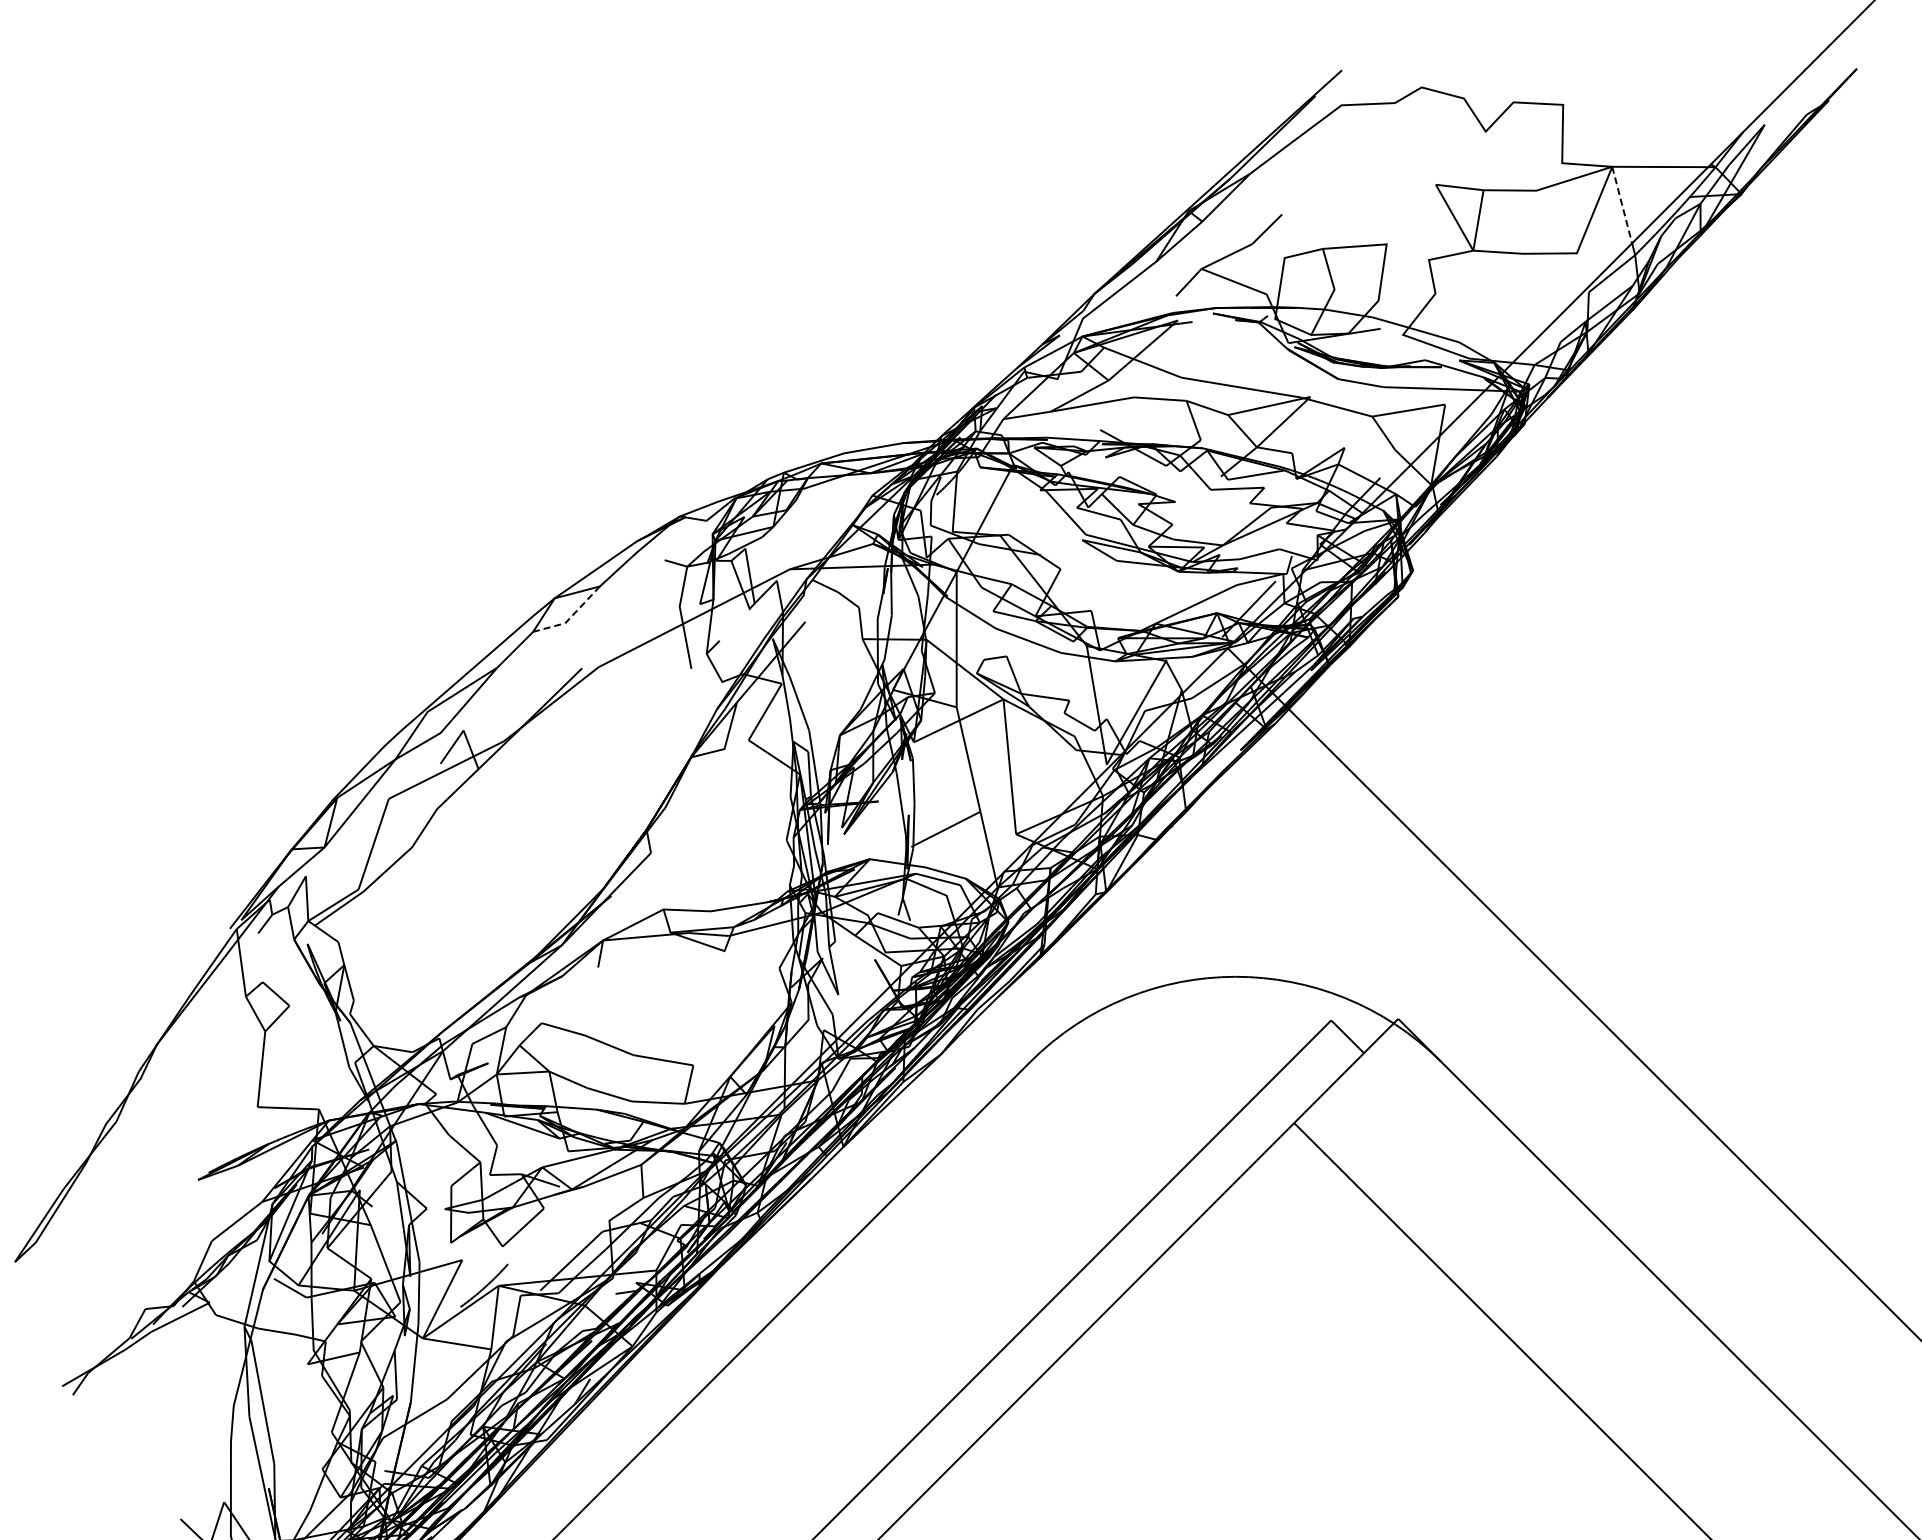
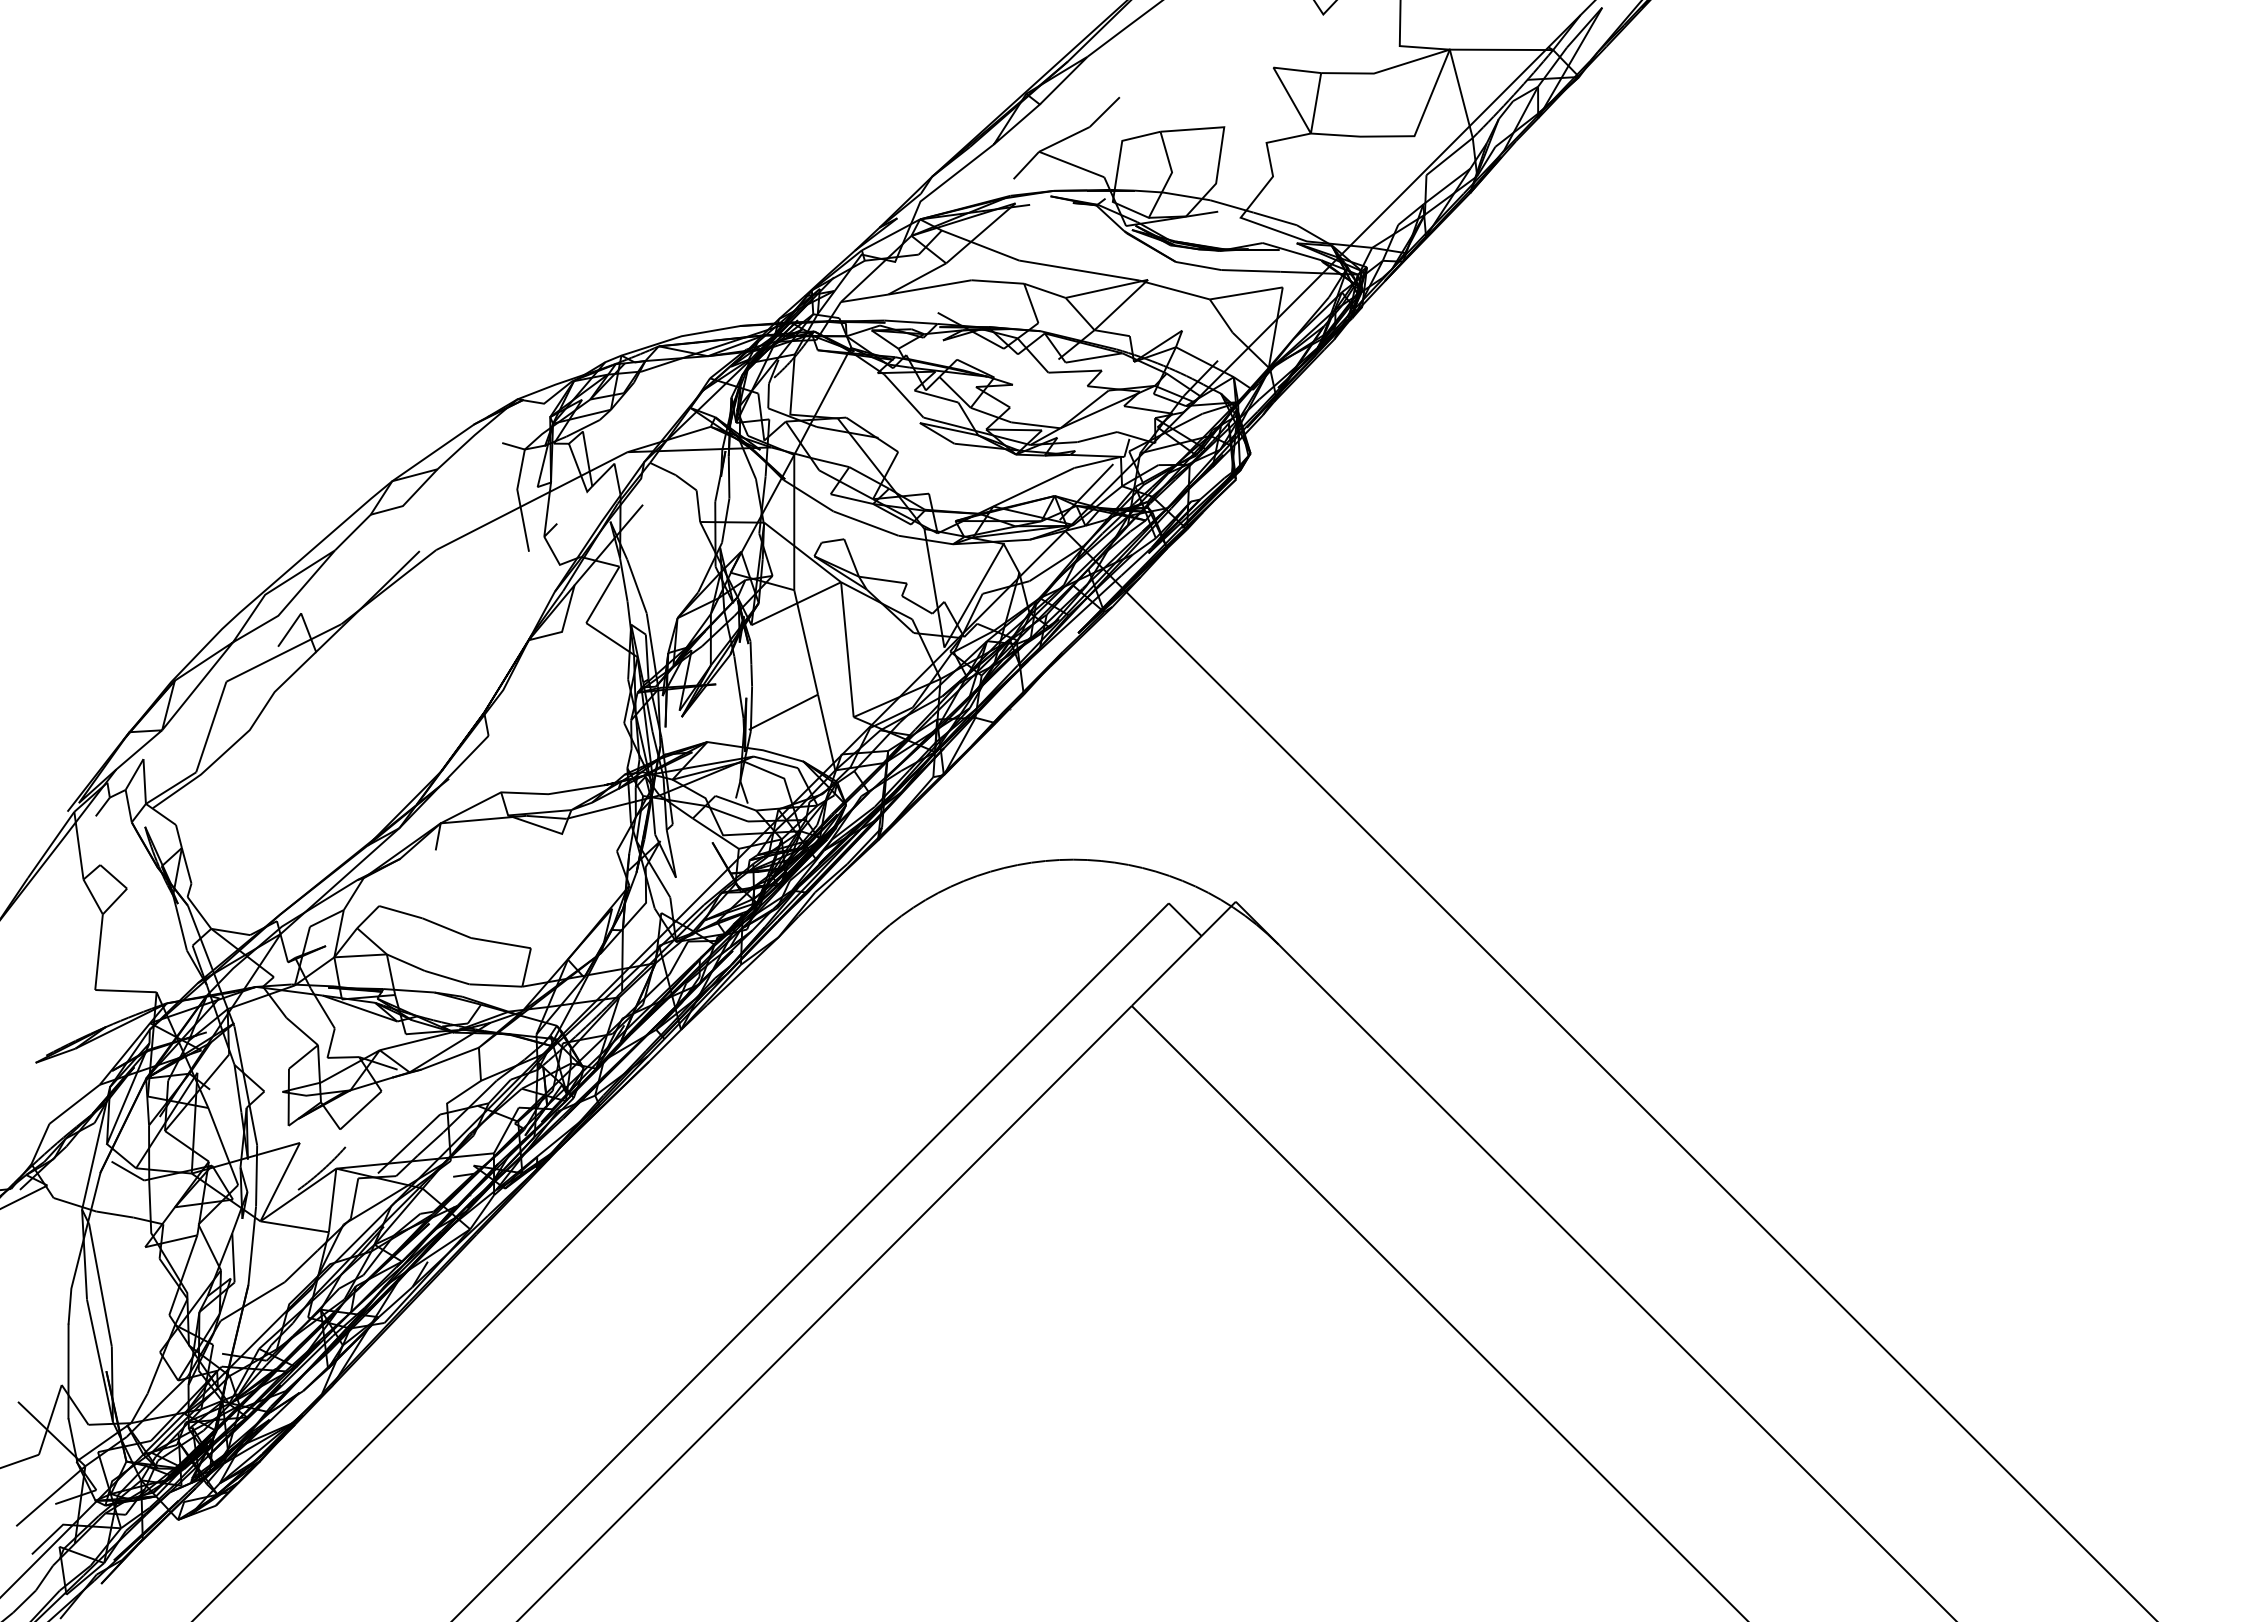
line: (1621, 204) -> (1459, 87), dashed -> solid
line: (570, 617) -> (408, 500), dashed -> solid

